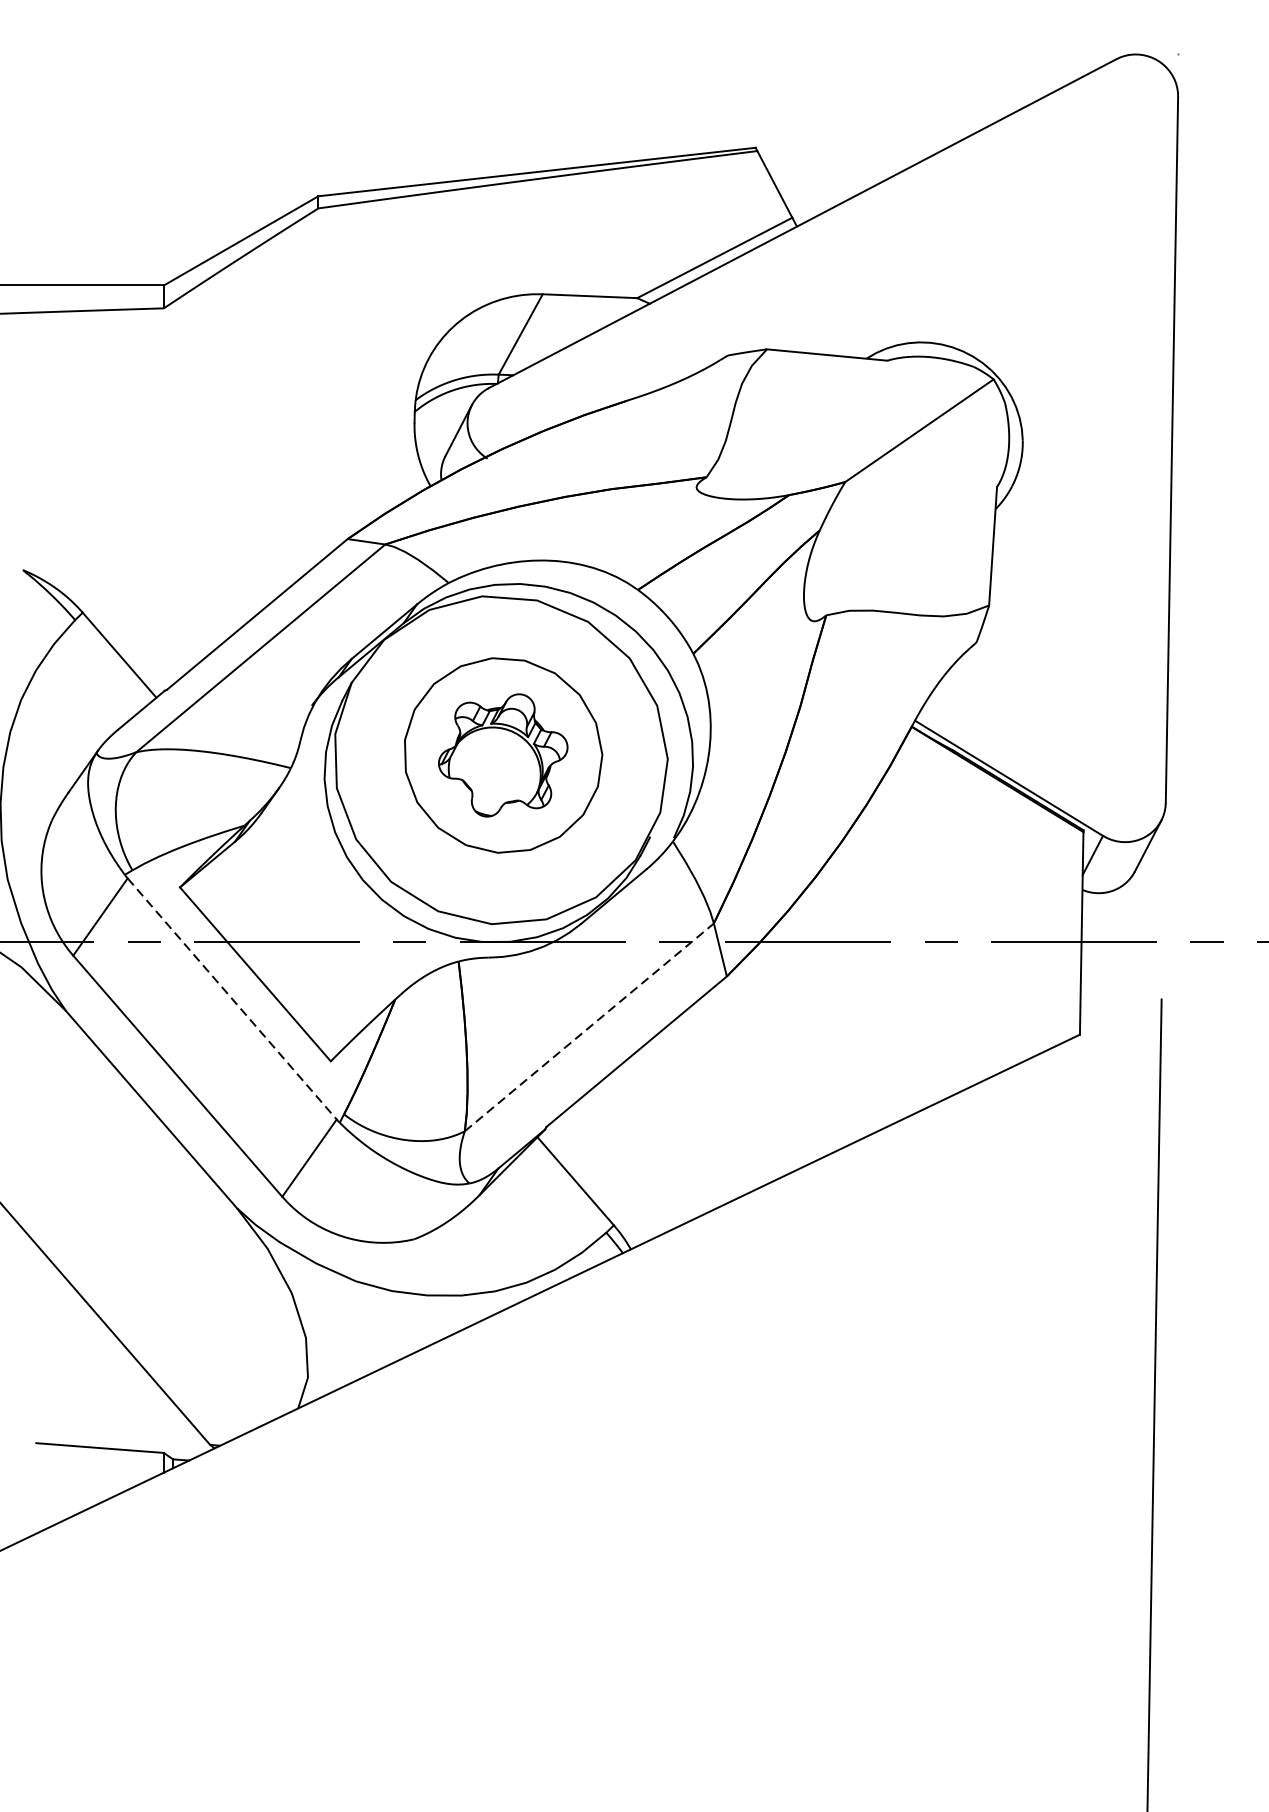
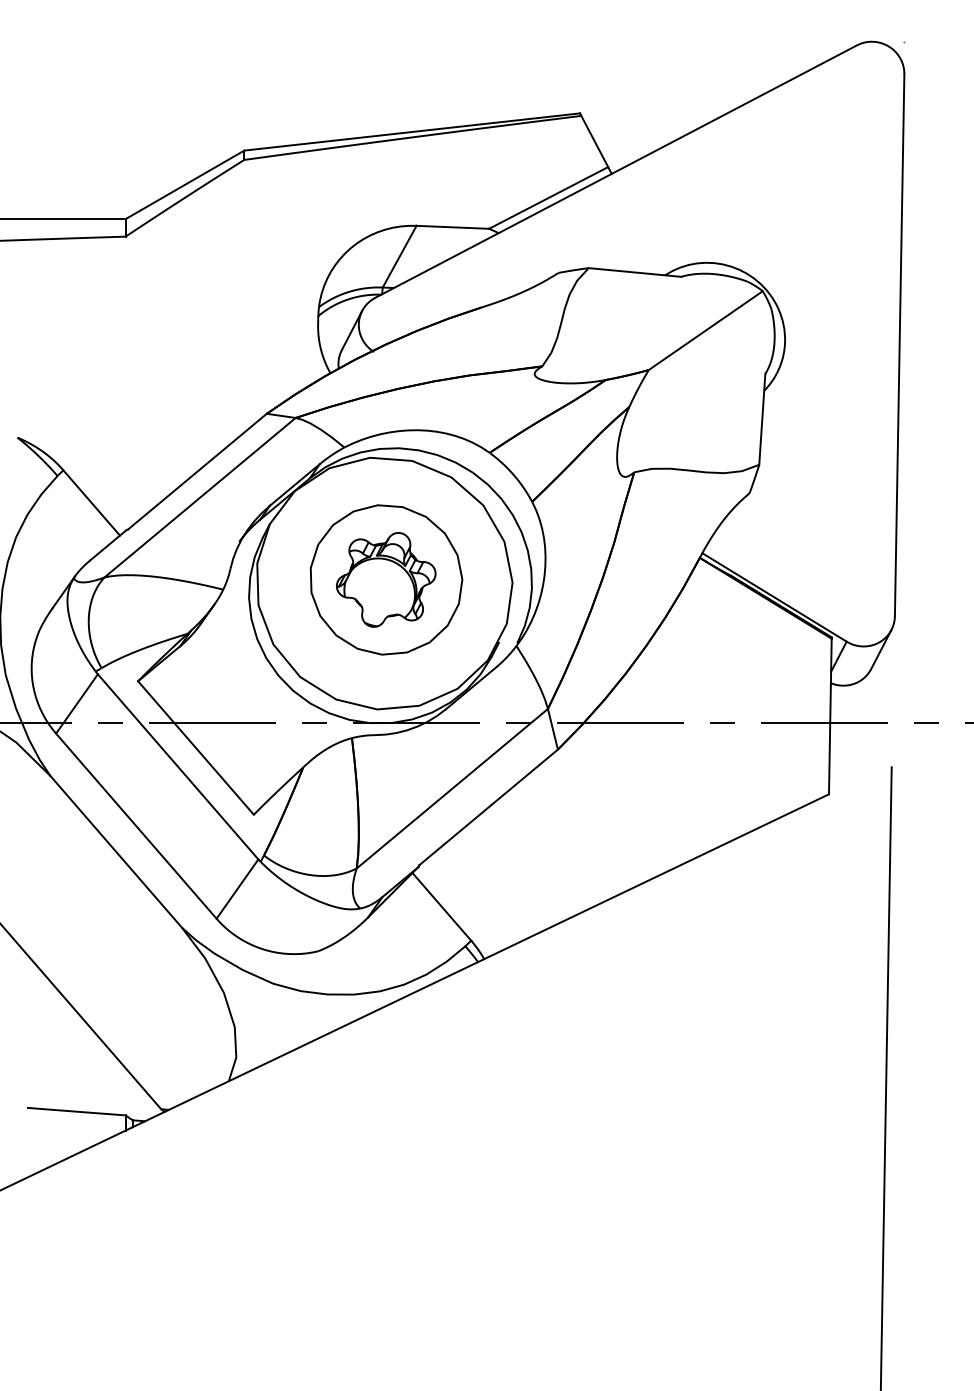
line: (232, 999) -> (178, 767), dashed -> solid
line: (589, 1027) -> (452, 788), dashed -> solid

